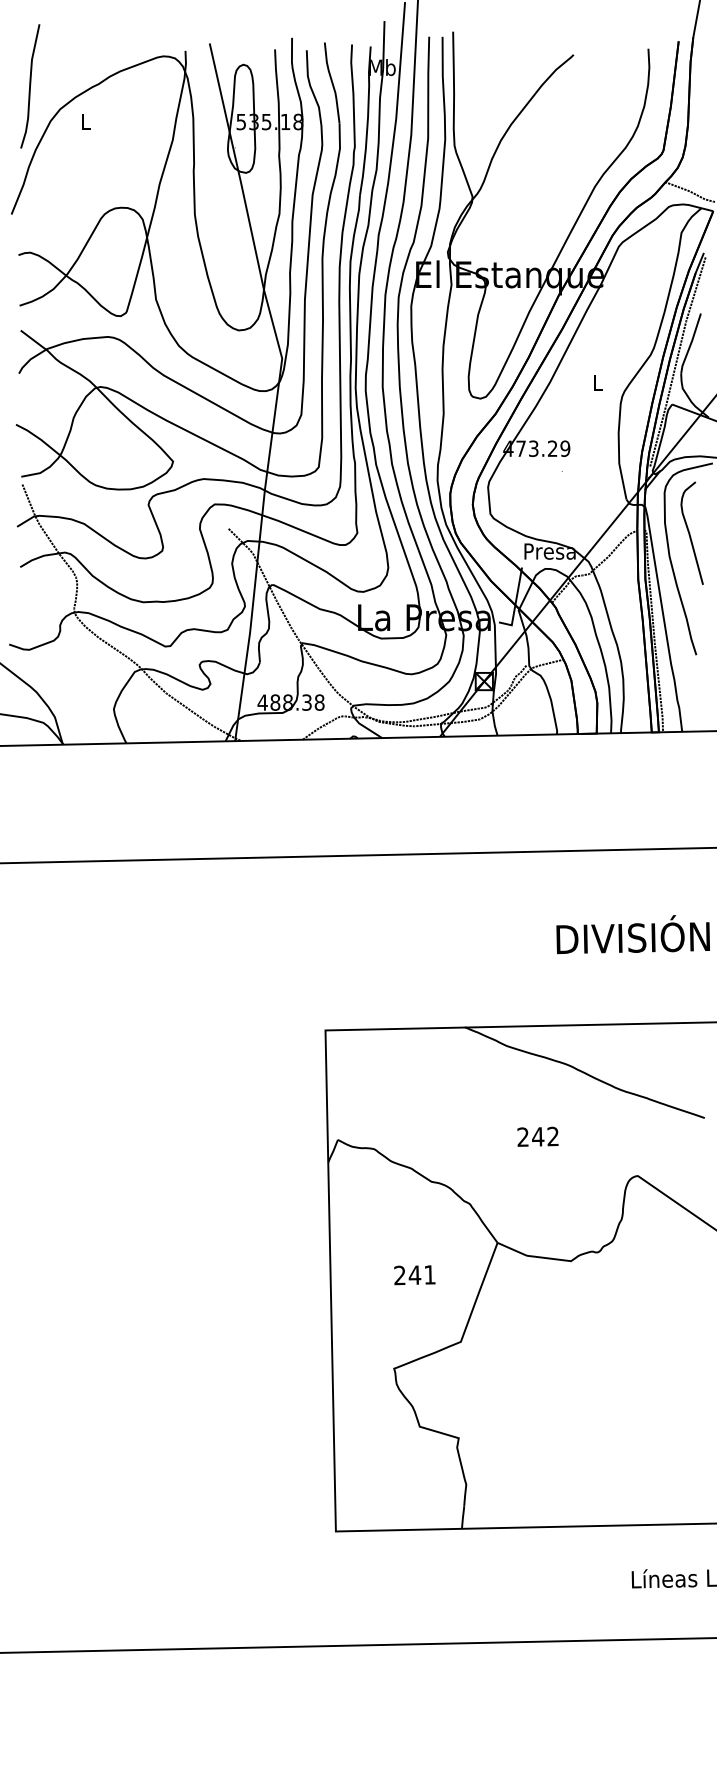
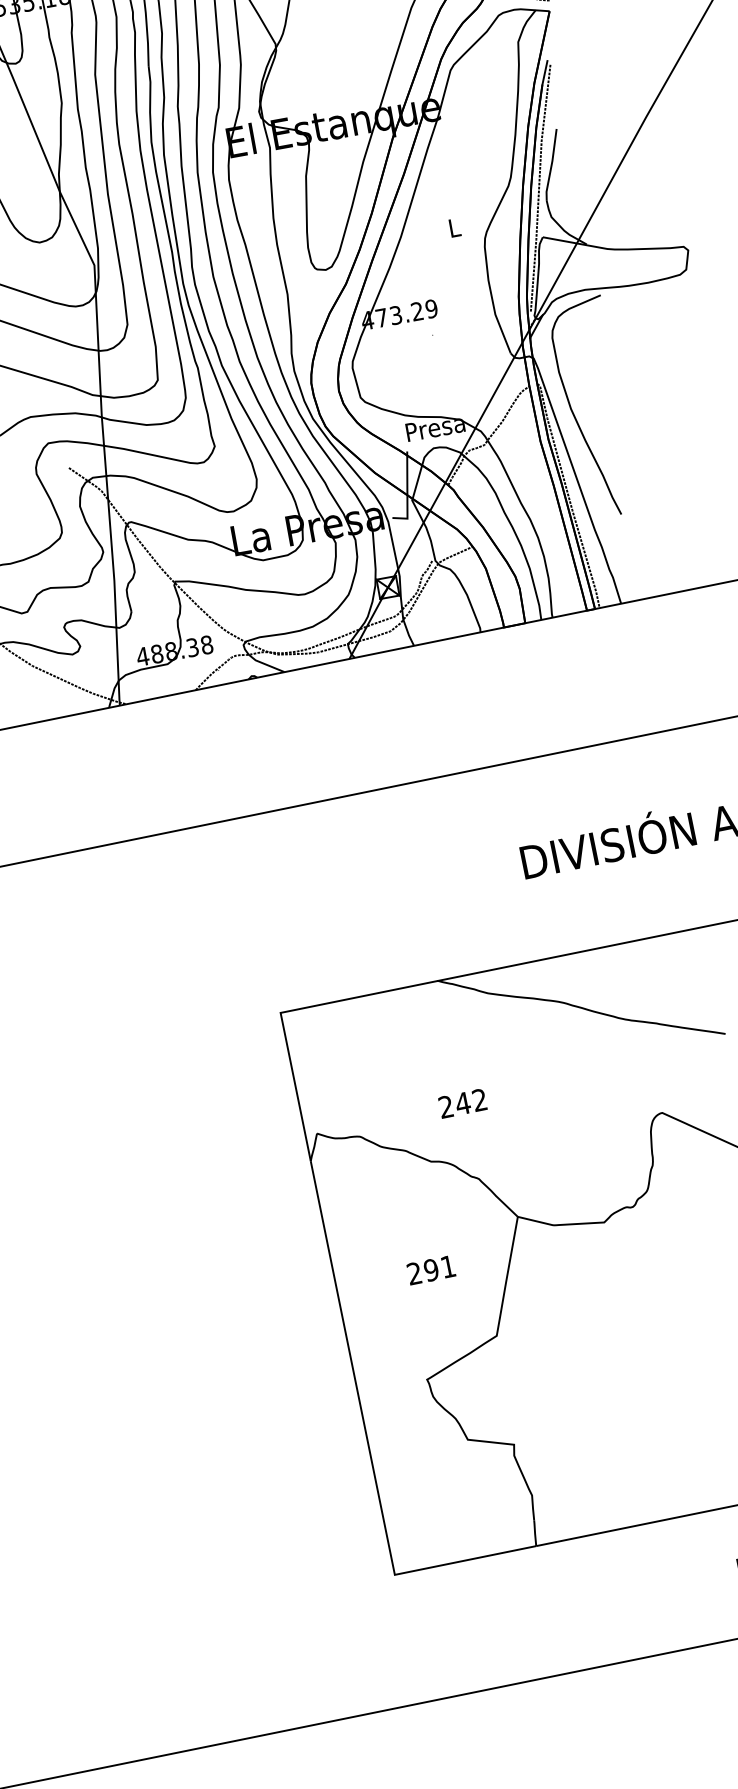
curve: (690, 533) -> (589, 378), removed
text: (537, 1136) -> (462, 1103), moved
text: (414, 1275) -> (430, 1270), 241 -> 291

